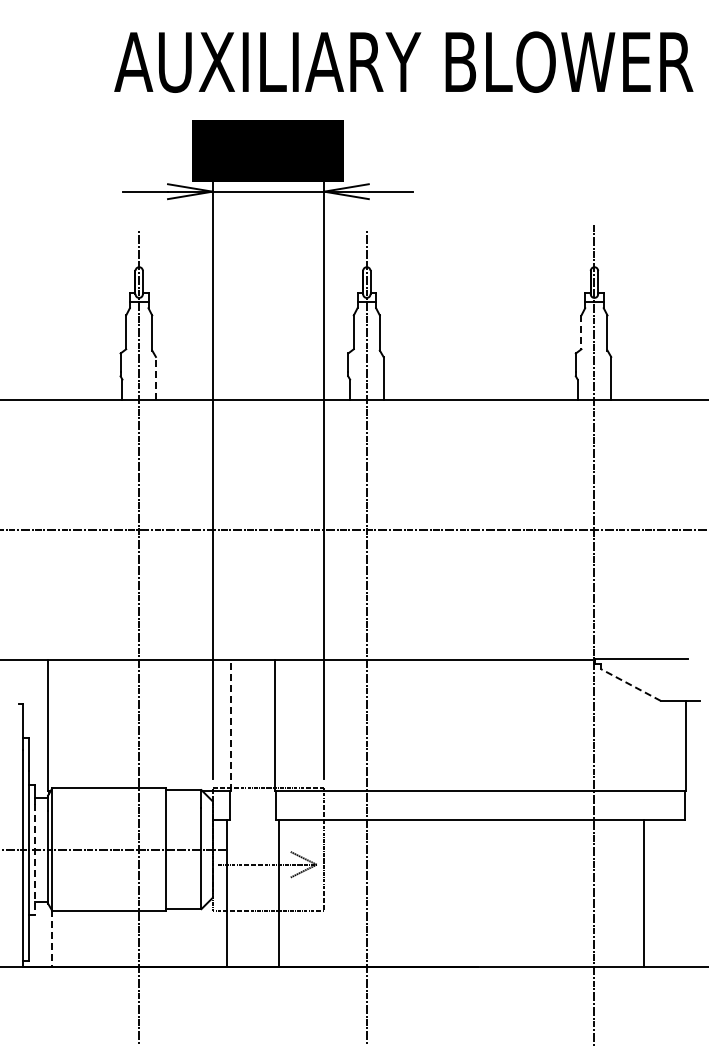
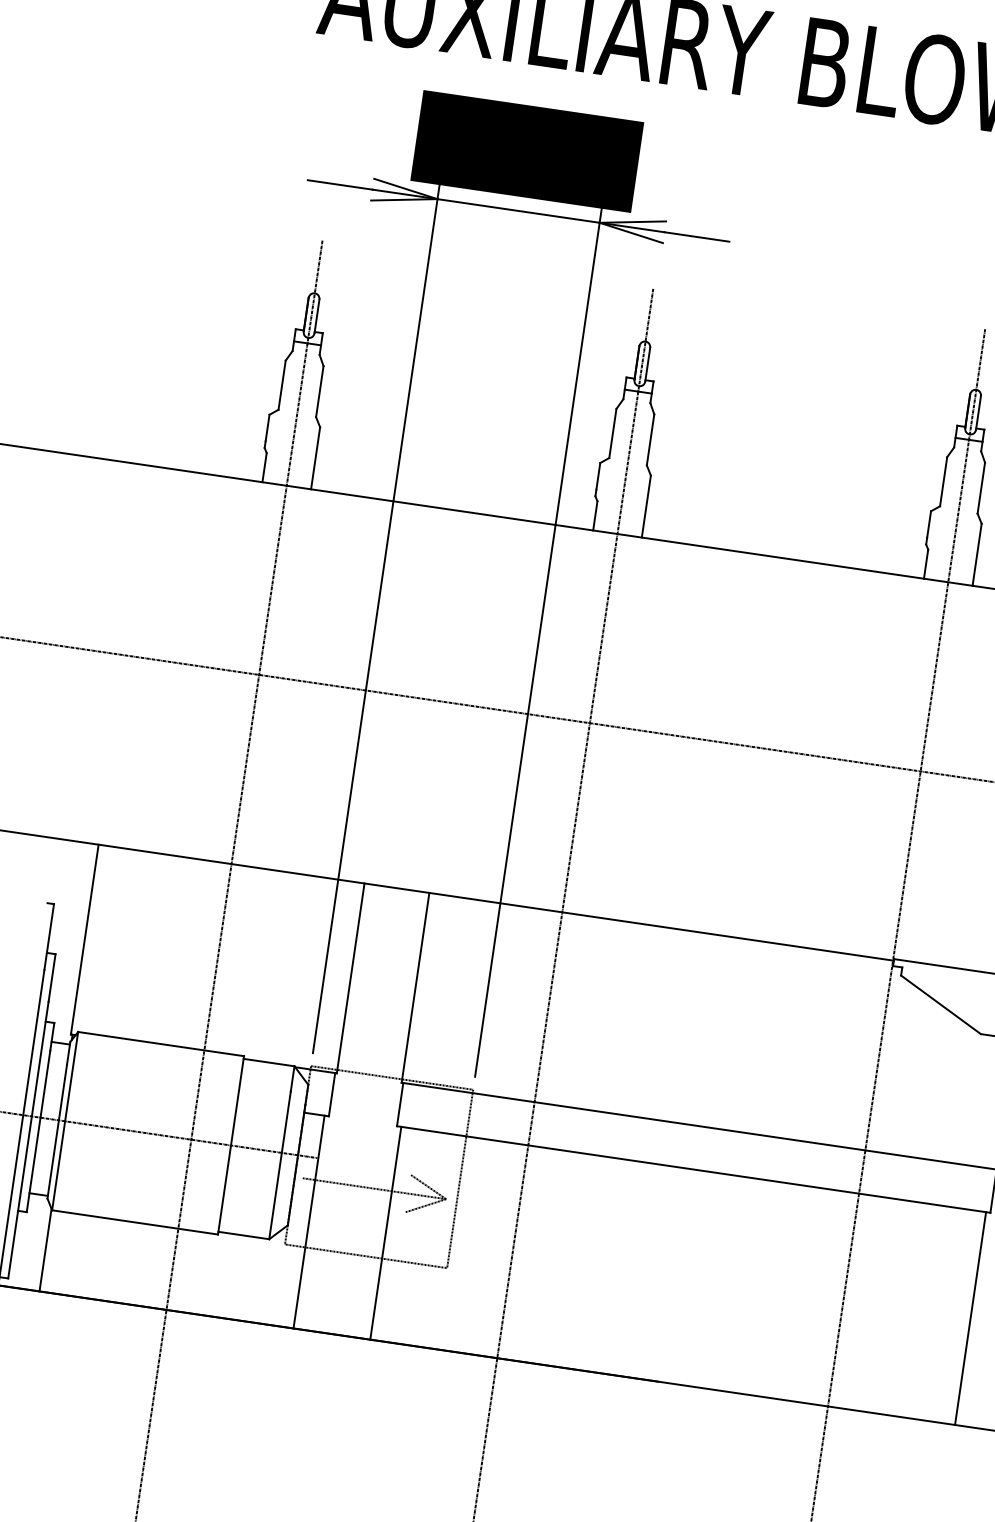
line: (581, 332) -> (943, 481), dashed -> solid
line: (155, 377) -> (315, 457), dashed -> solid
line: (631, 685) -> (941, 1005), dashed -> solid
line: (230, 724) -> (350, 977), dashed -> solid
line: (35, 859) -> (38, 1131), dashed -> solid
line: (643, 893) -> (970, 1318), moved
line: (51, 938) -> (45, 1250), dashed -> solid

